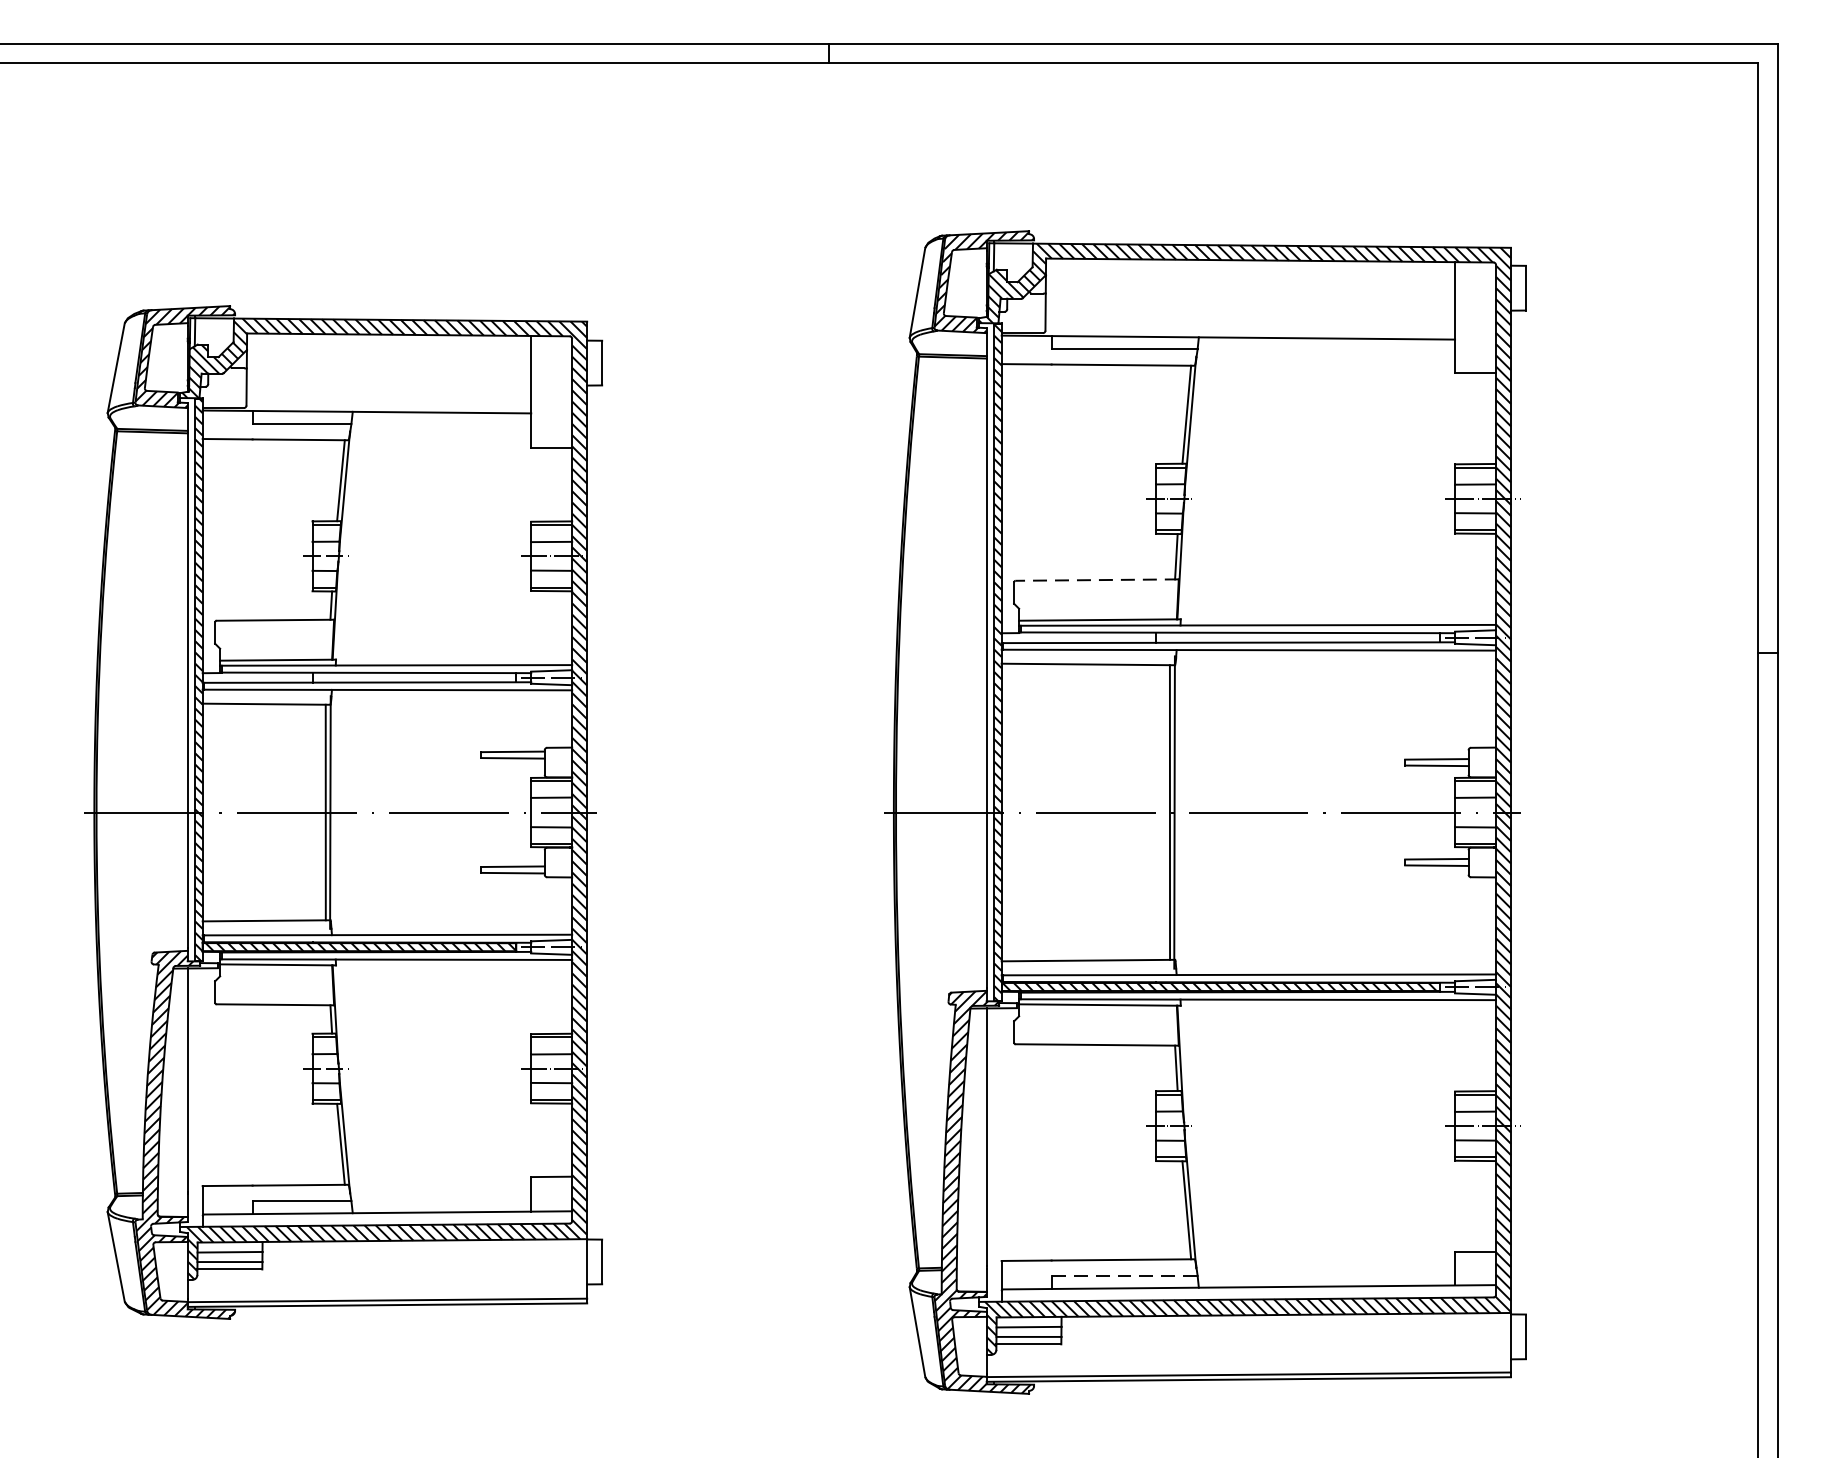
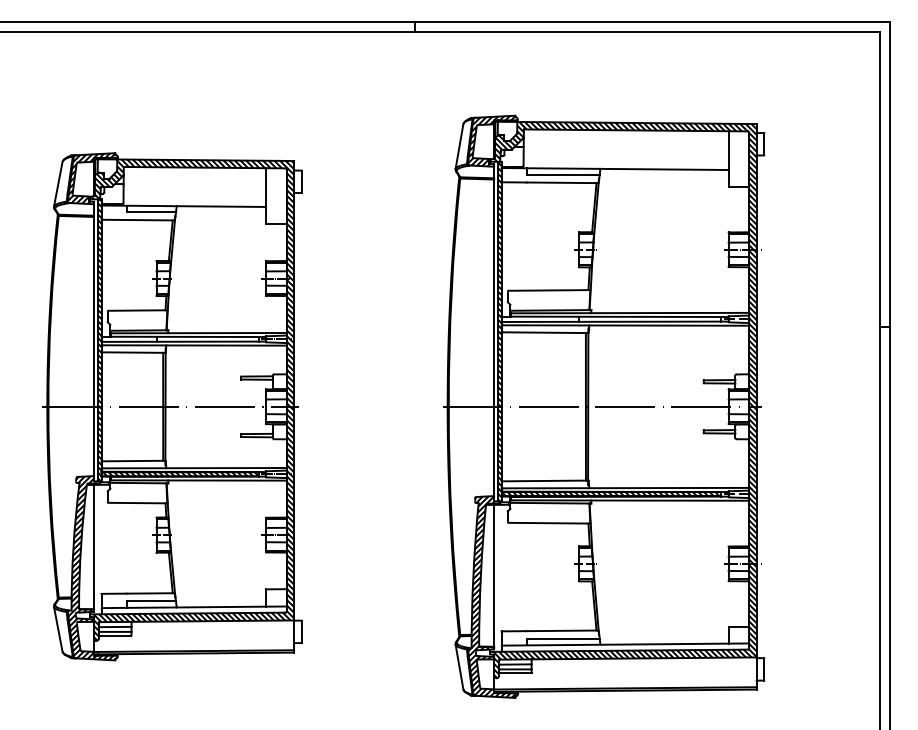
line: (1097, 580) -> (549, 290), dashed -> solid
line: (1125, 1275) -> (563, 638), dashed -> solid

